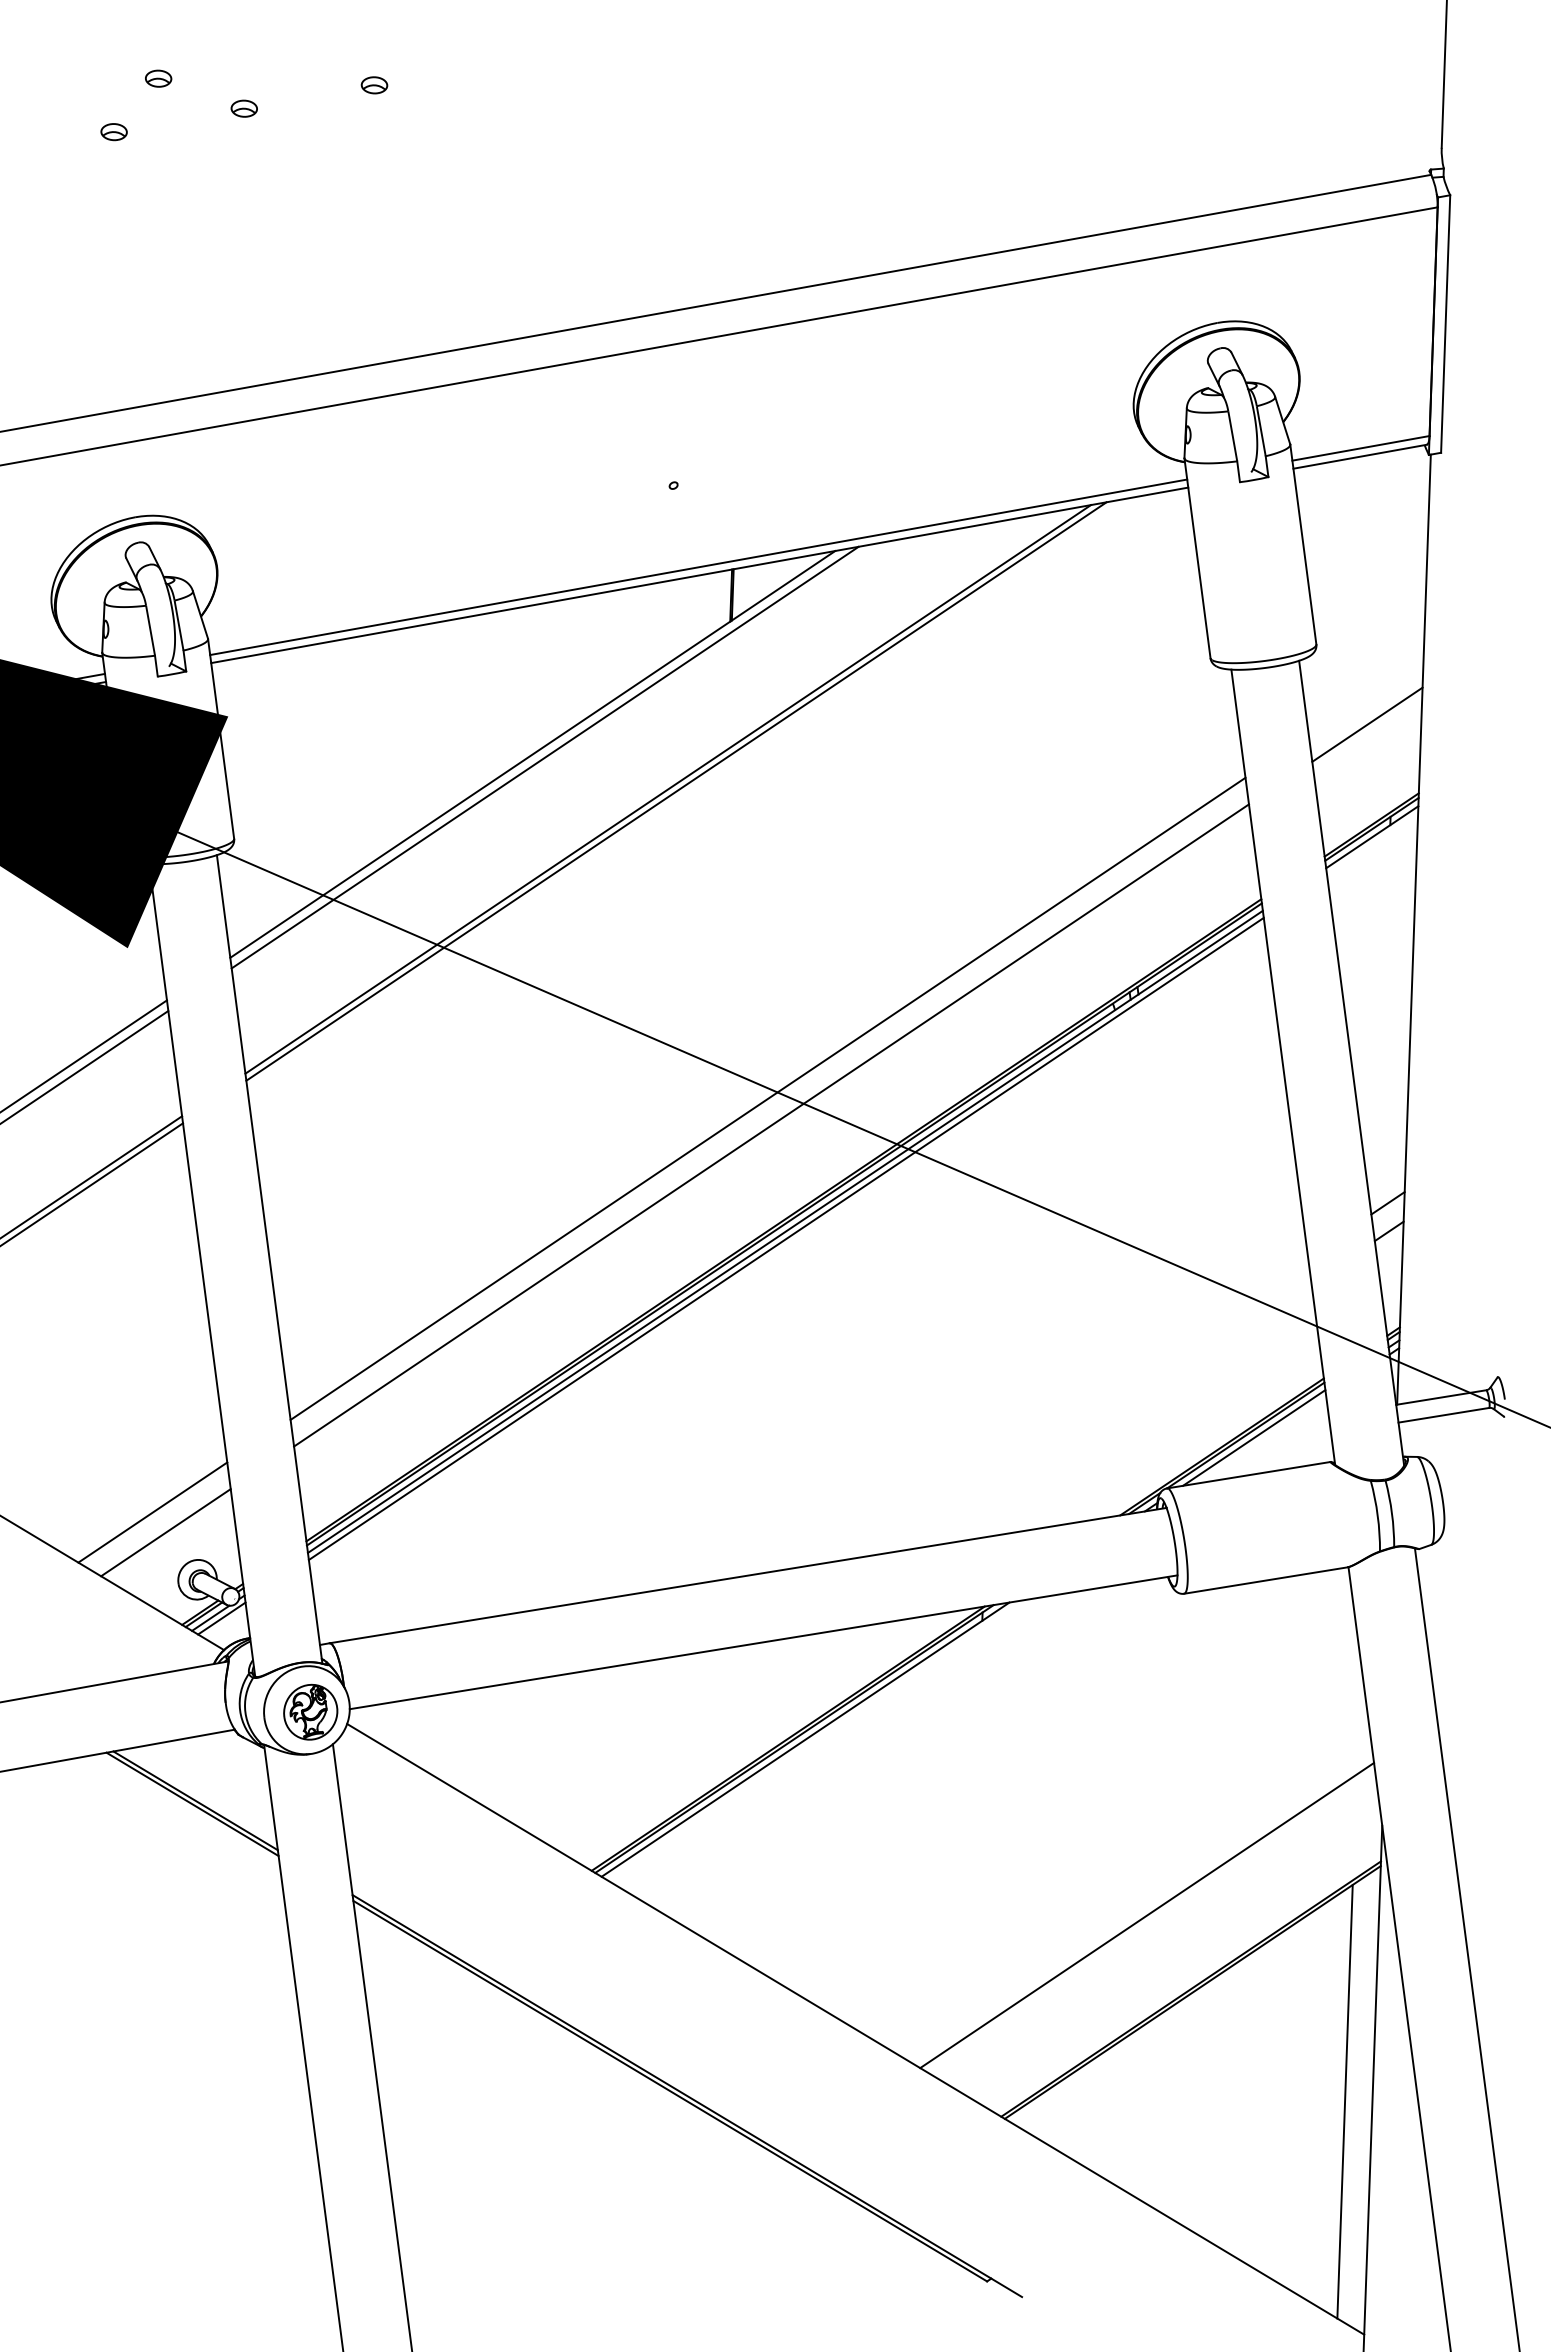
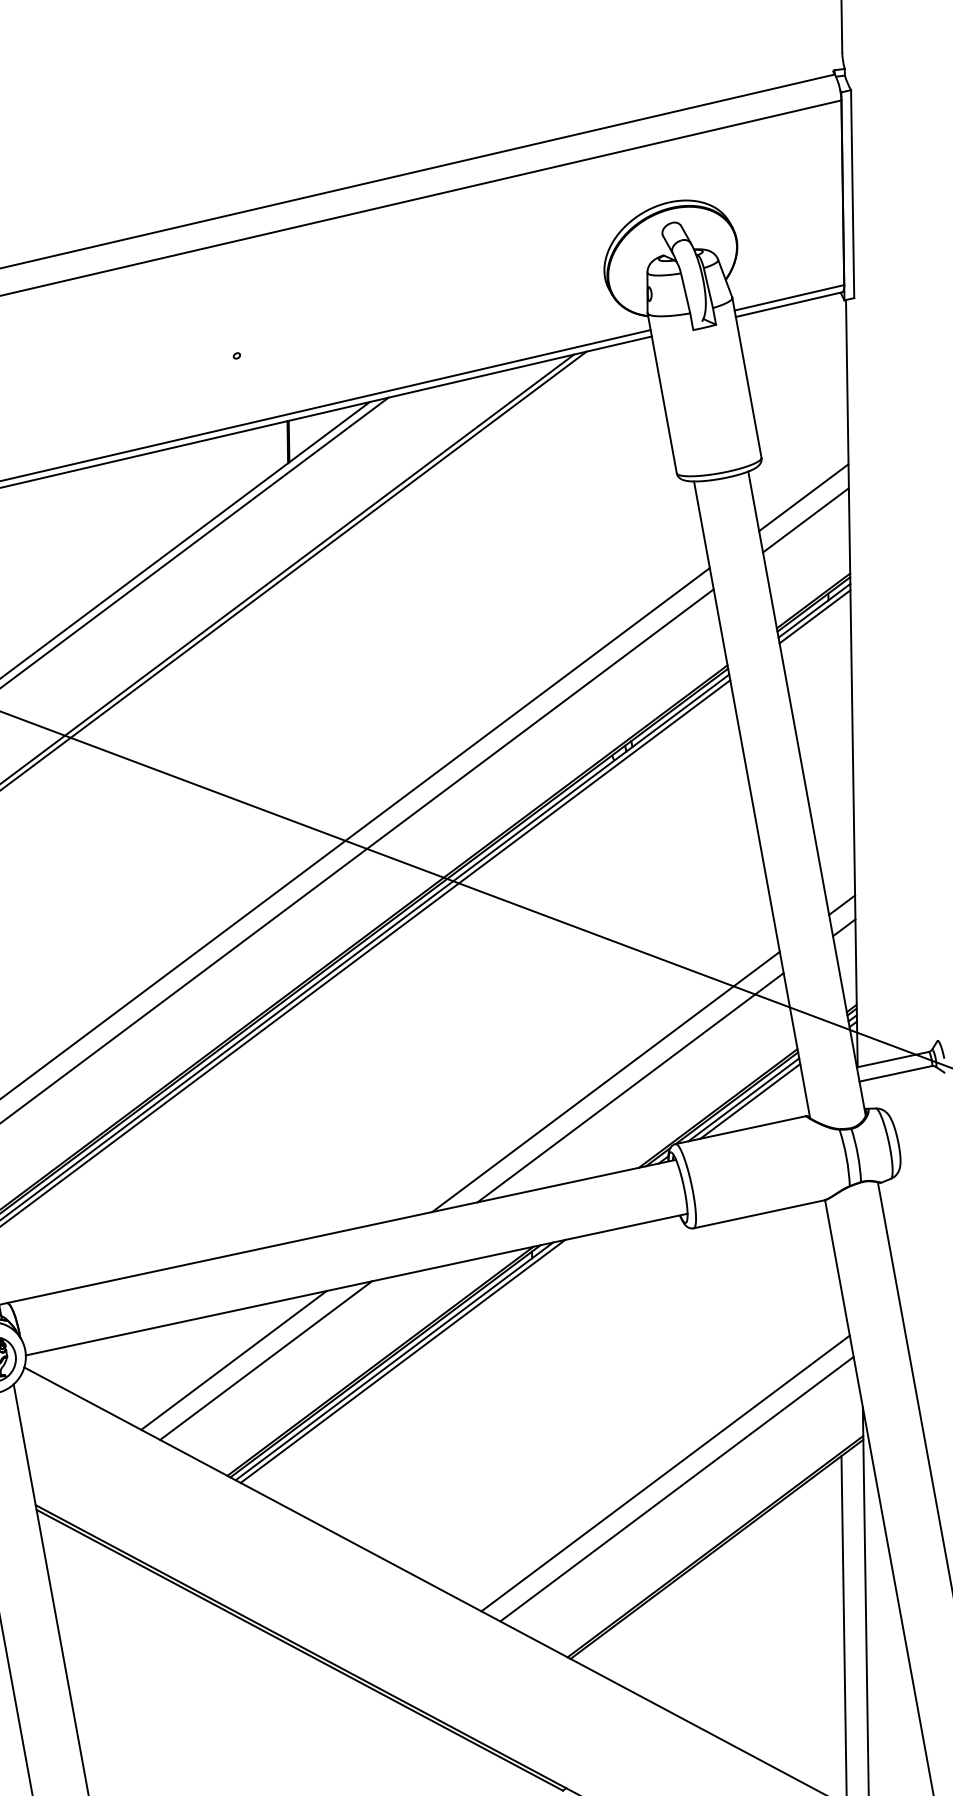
line: (1365, 696) -> (803, 497), added
line: (1372, 844) -> (814, 616), added
line: (1084, 1407) -> (605, 1082), added
line: (1114, 1415) -> (630, 1087), added
line: (1262, 1440) -> (750, 1101), added
line: (606, 1728) -> (233, 1360), added
line: (646, 1730) -> (265, 1360), added
line: (815, 1740) -> (402, 1361), added
line: (1133, 1895) -> (665, 1473), added

